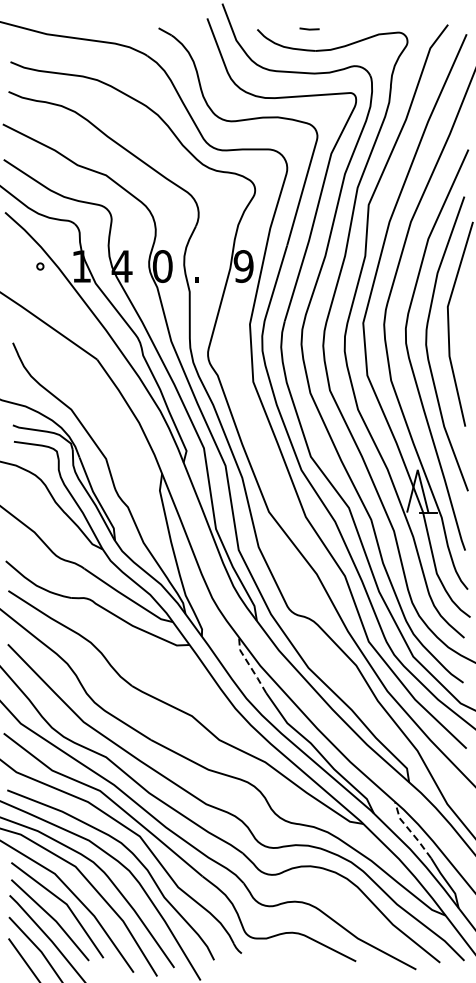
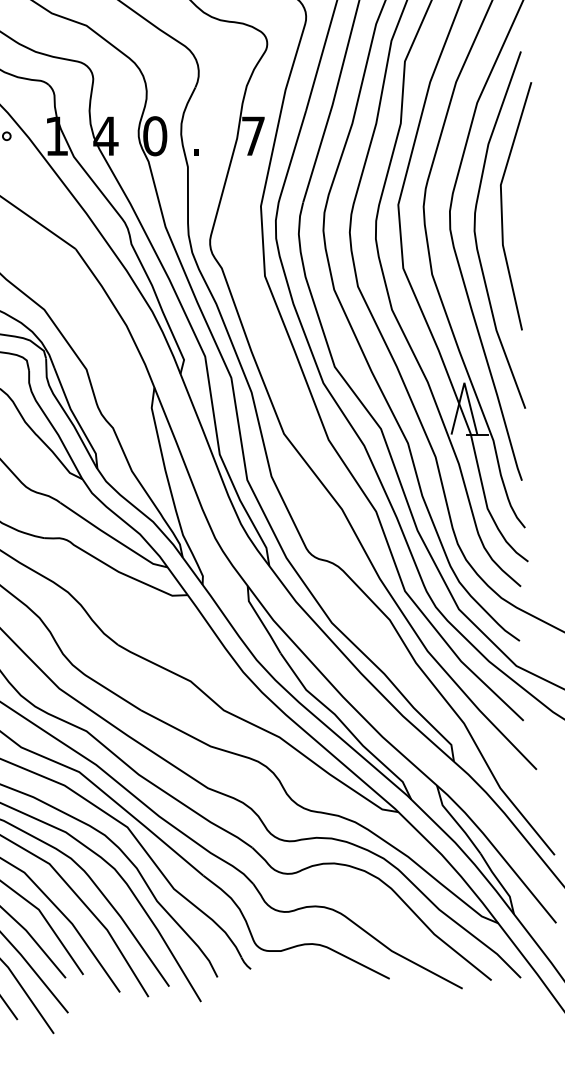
text: (243, 266) -> (253, 136), 9 -> 7
line: (249, 665) -> (260, 620), dashed -> solid
line: (410, 831) -> (455, 821), dashed -> solid

